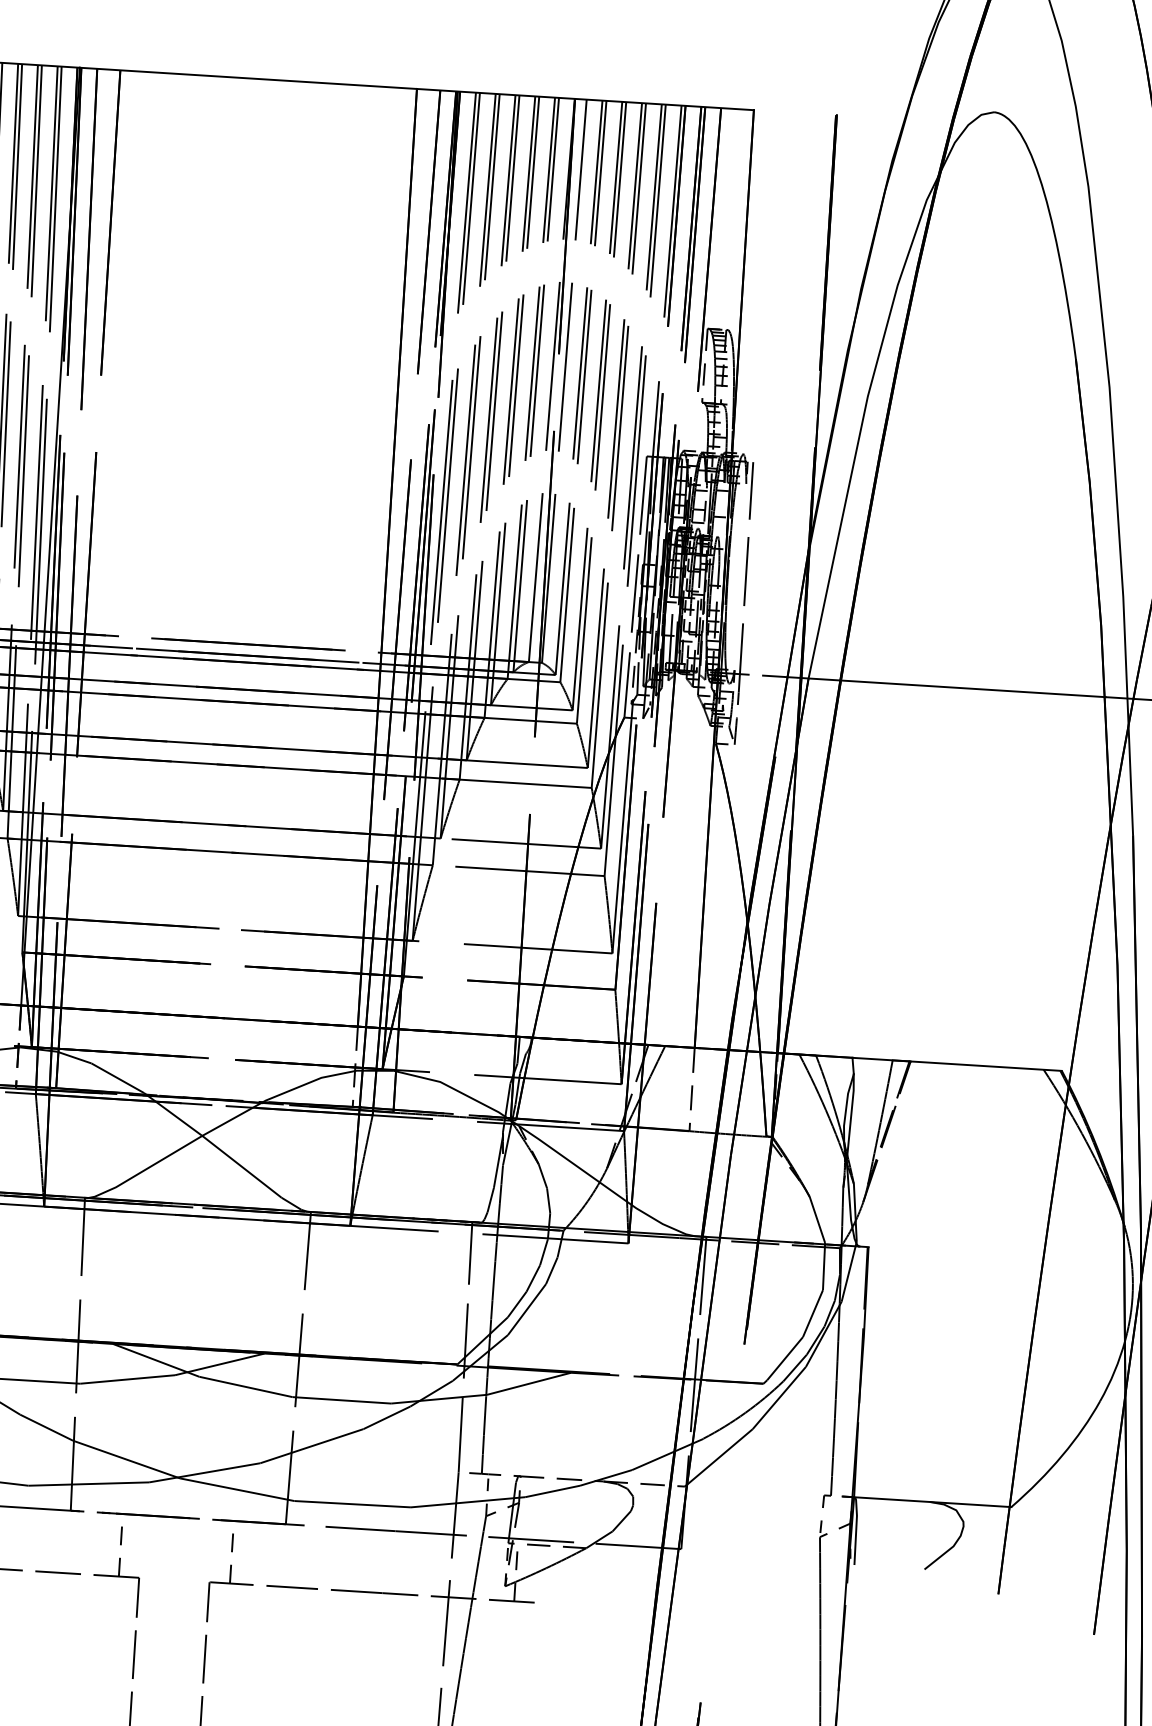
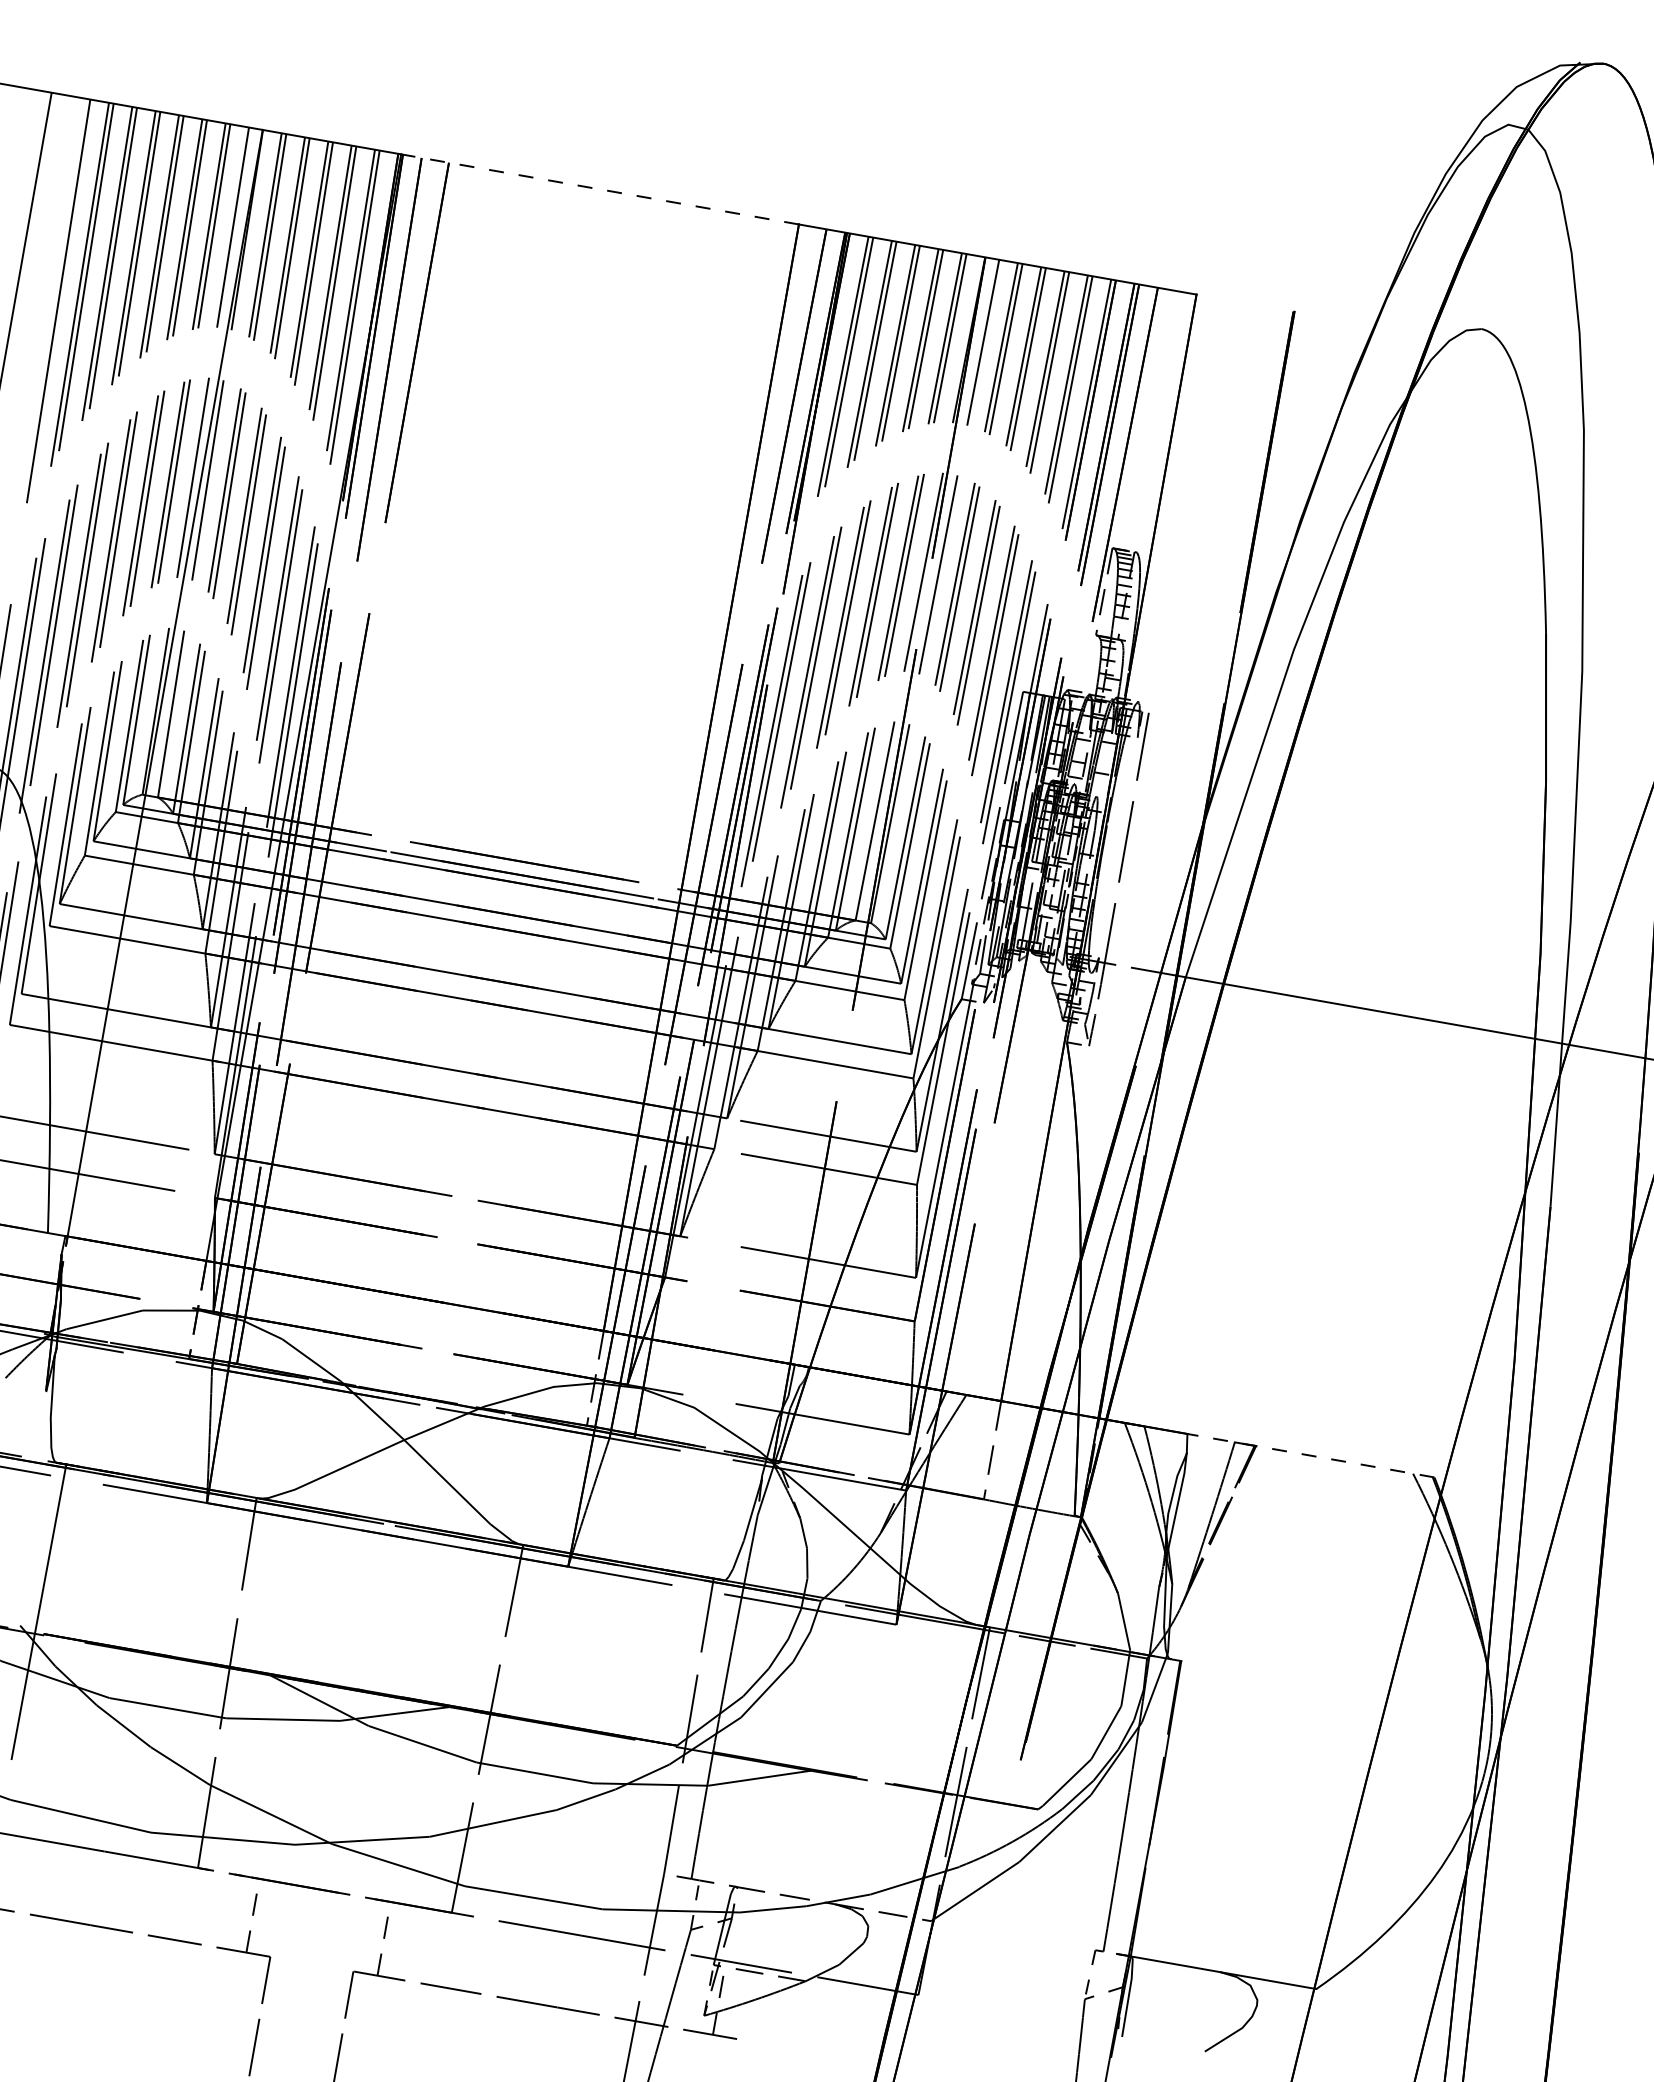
line: (248, 78) -> (600, 189), solid -> dashed
line: (956, 1064) -> (1310, 1455), solid -> dashed

